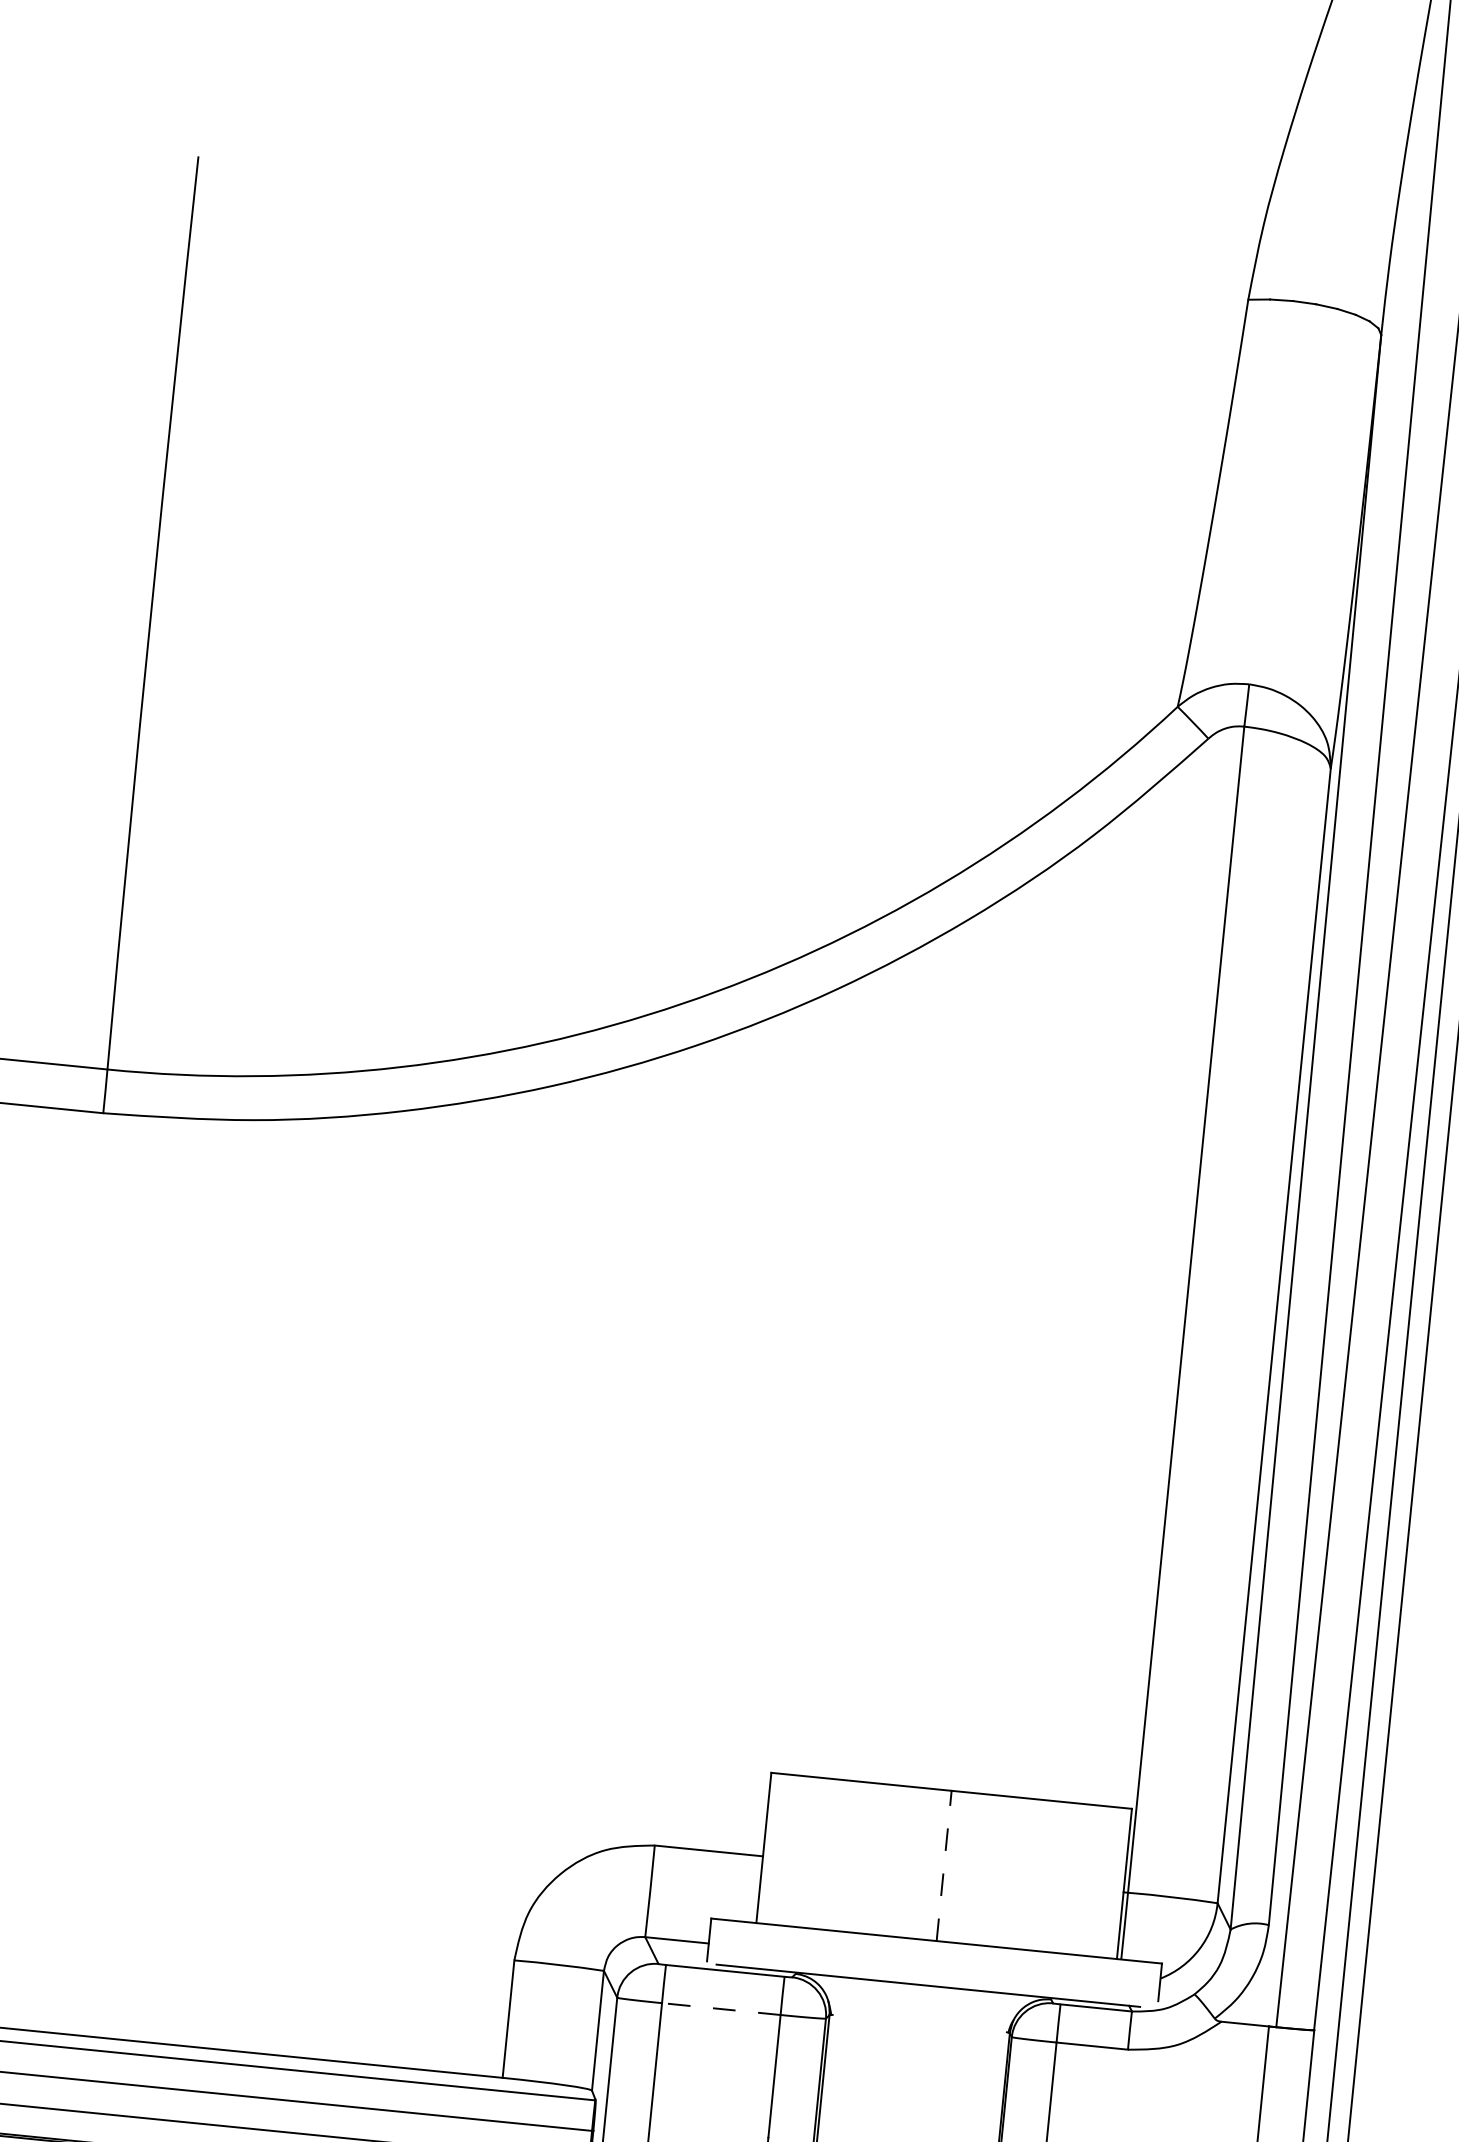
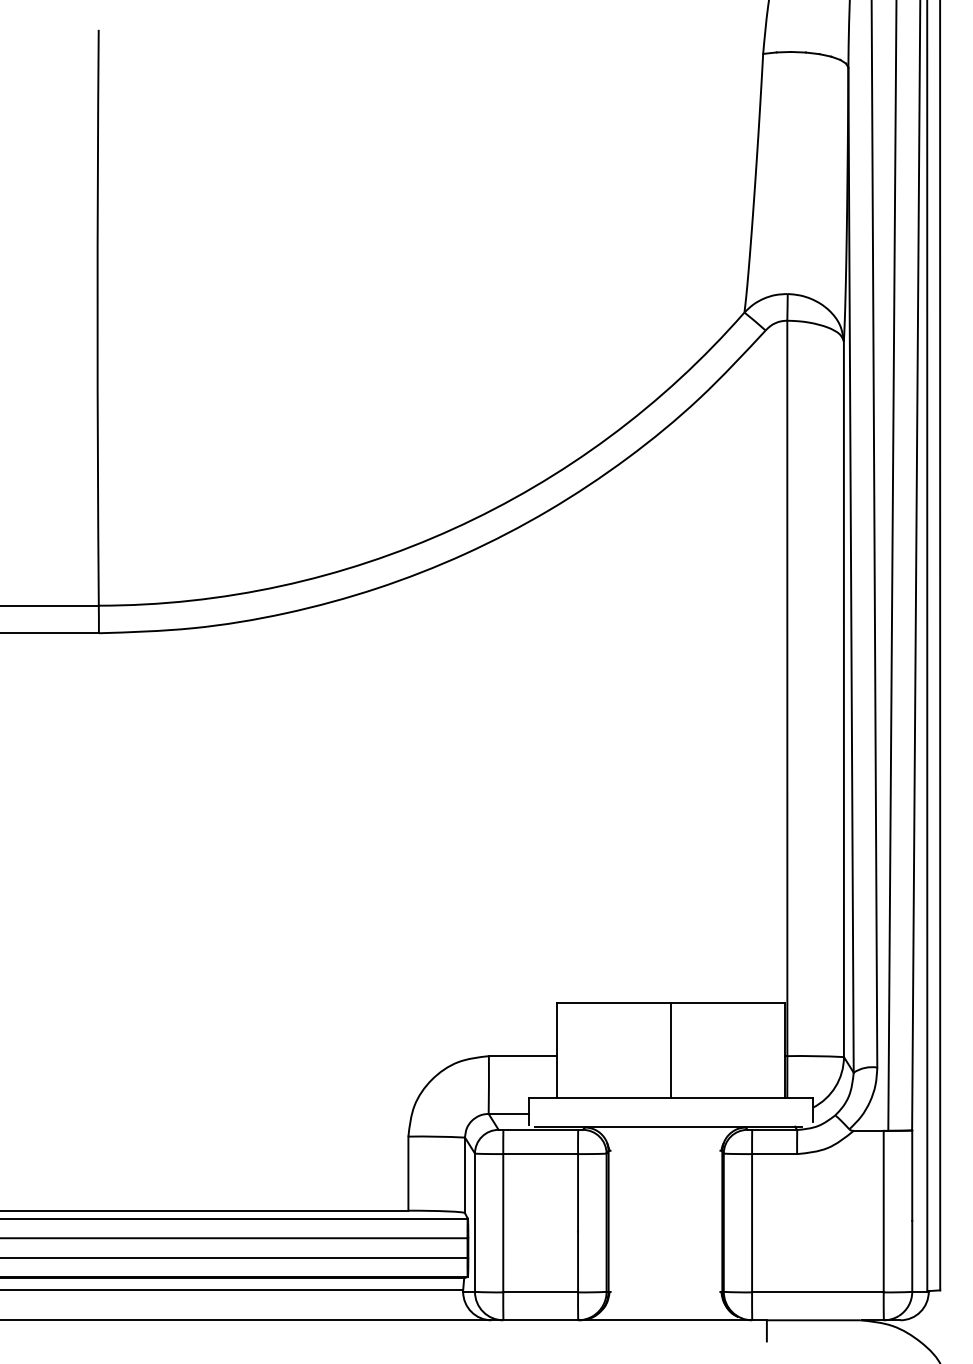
line: (943, 1865) -> (670, 1050), dashed -> solid
line: (721, 2009) -> (540, 1154), dashed -> solid

